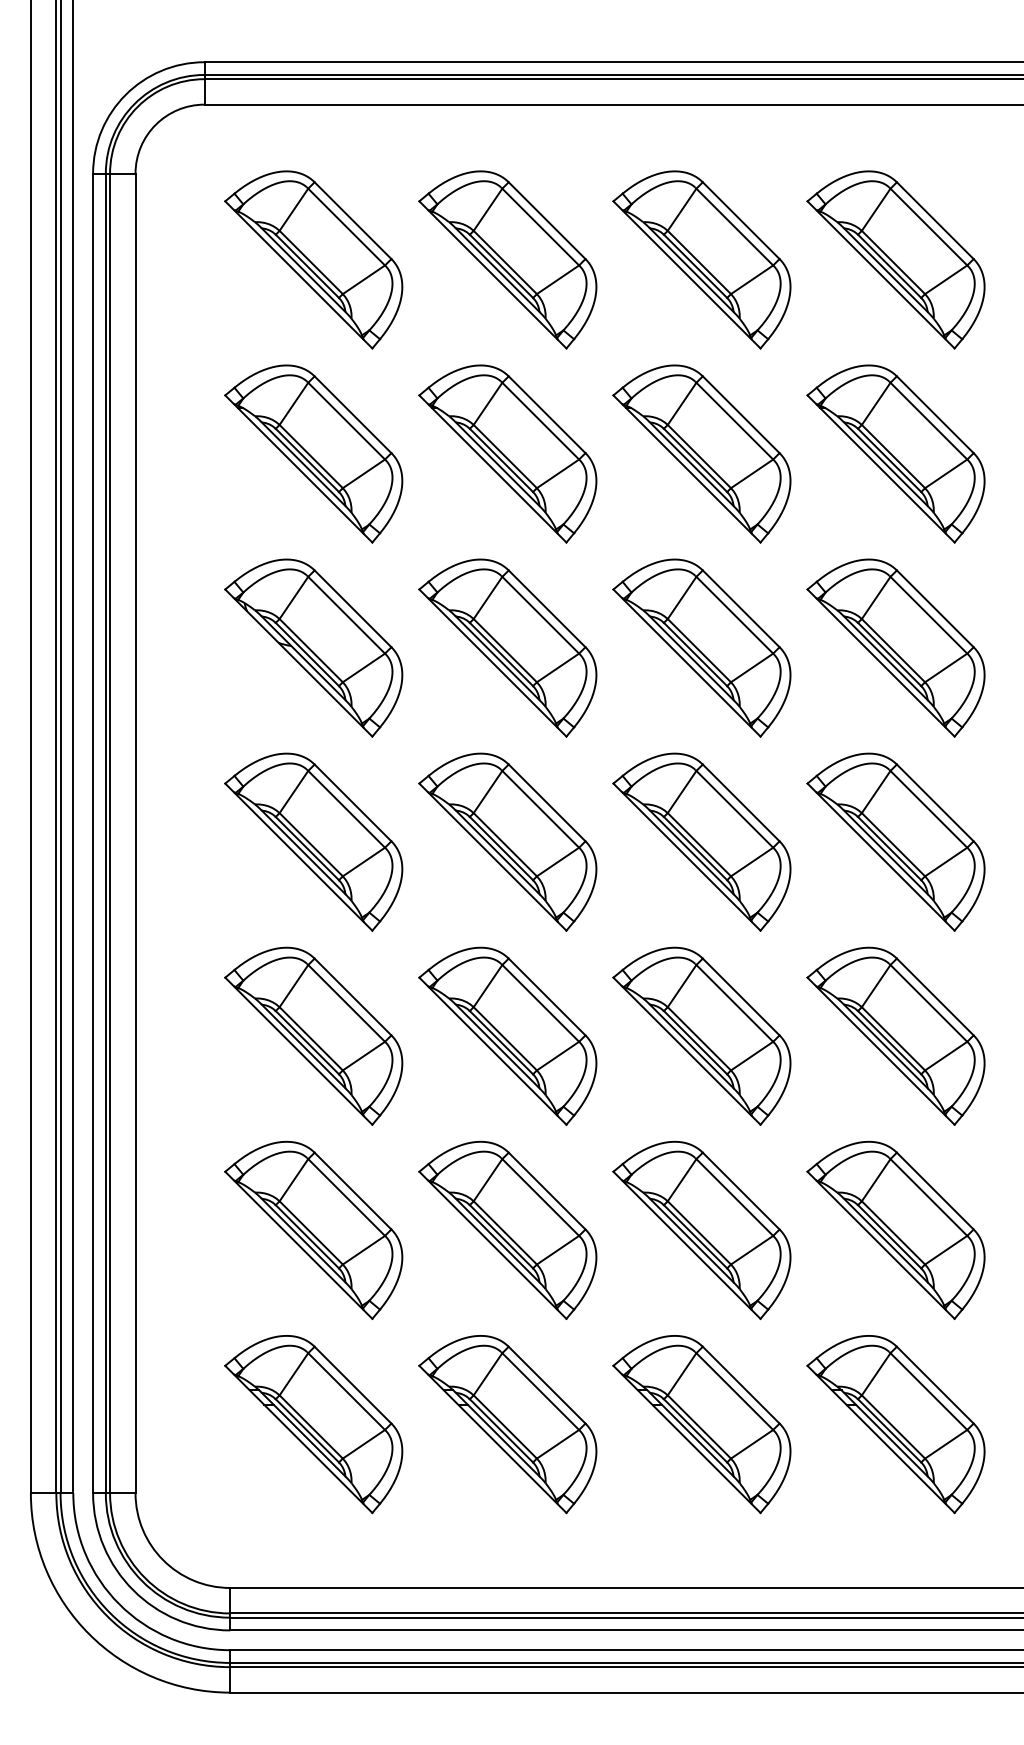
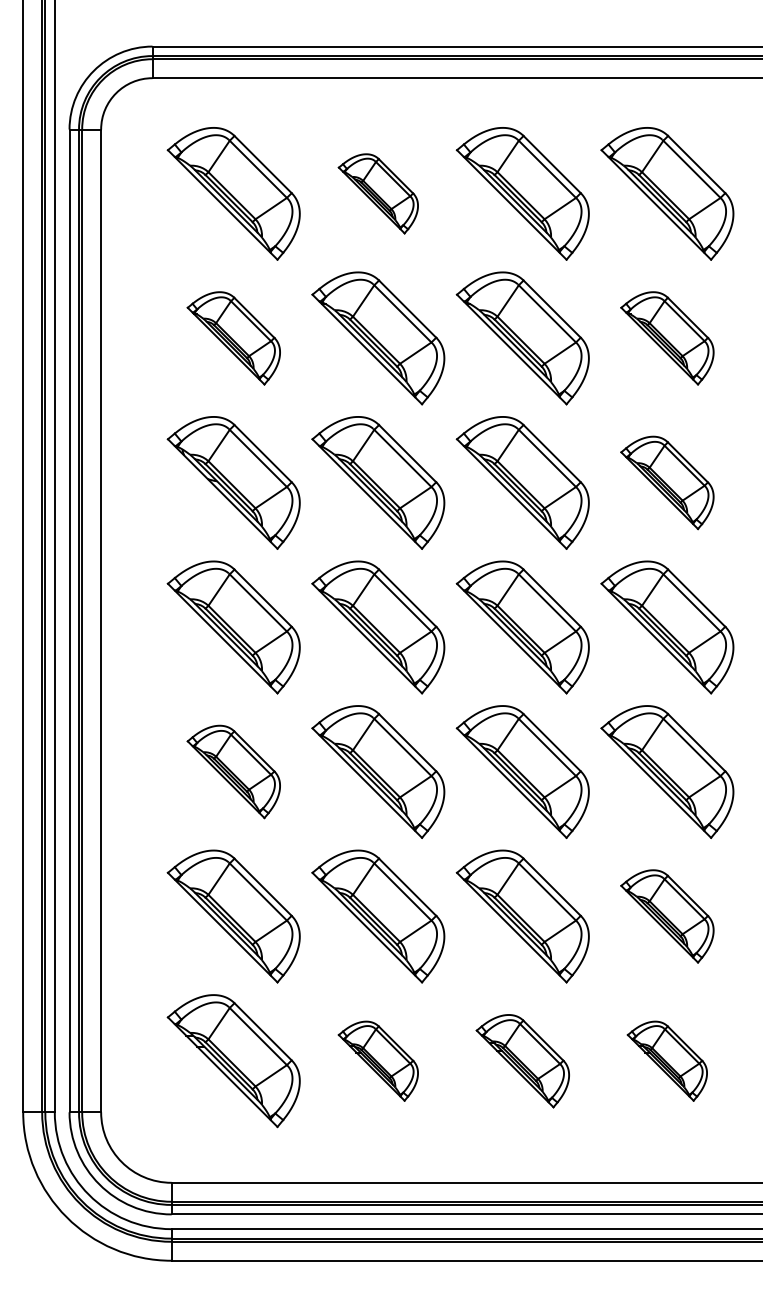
part: (507, 259) -> (378, 193), size x0.6
part: (313, 453) -> (233, 337), size x0.7
part: (895, 453) -> (667, 337), size x0.7
part: (895, 647) -> (667, 482), size x0.7
part: (313, 1035) -> (233, 771), size x0.7
part: (895, 1229) -> (667, 915), size x0.7
part: (507, 1424) -> (378, 1061), size x0.6
part: (701, 1424) -> (522, 1061), size x0.7
part: (895, 1424) -> (667, 1061), size x0.6

